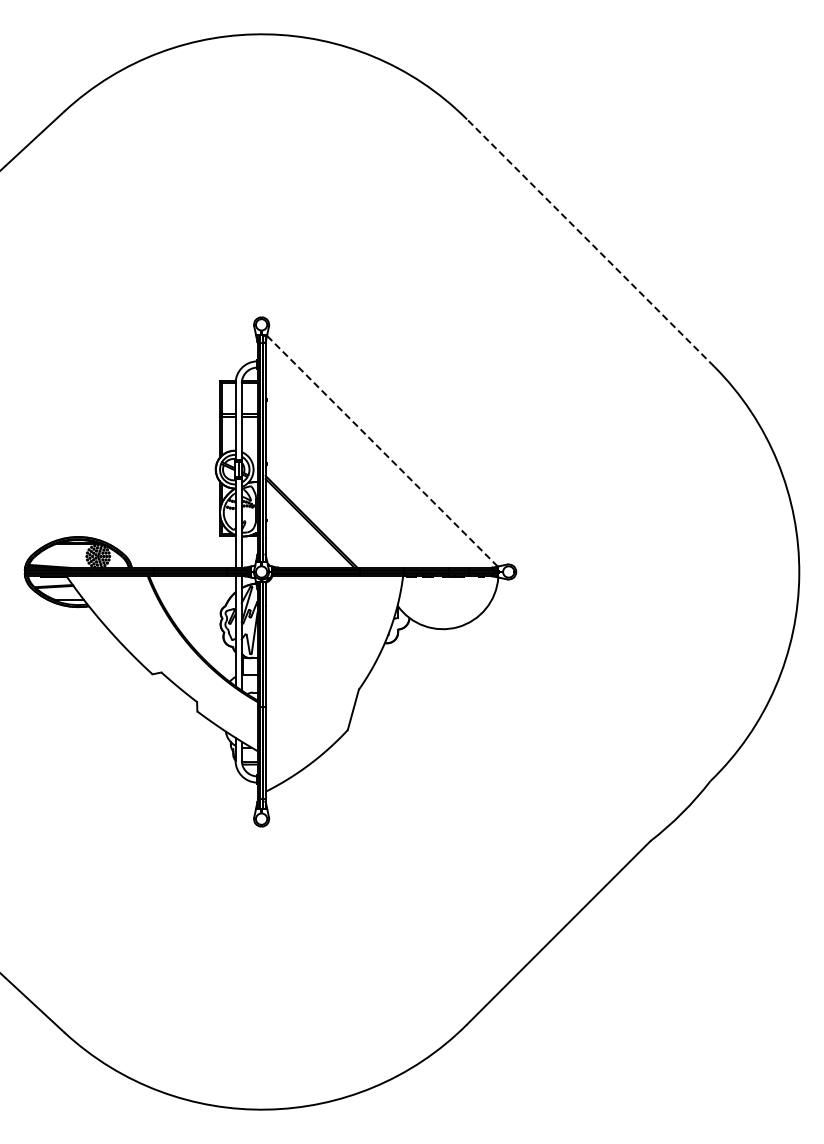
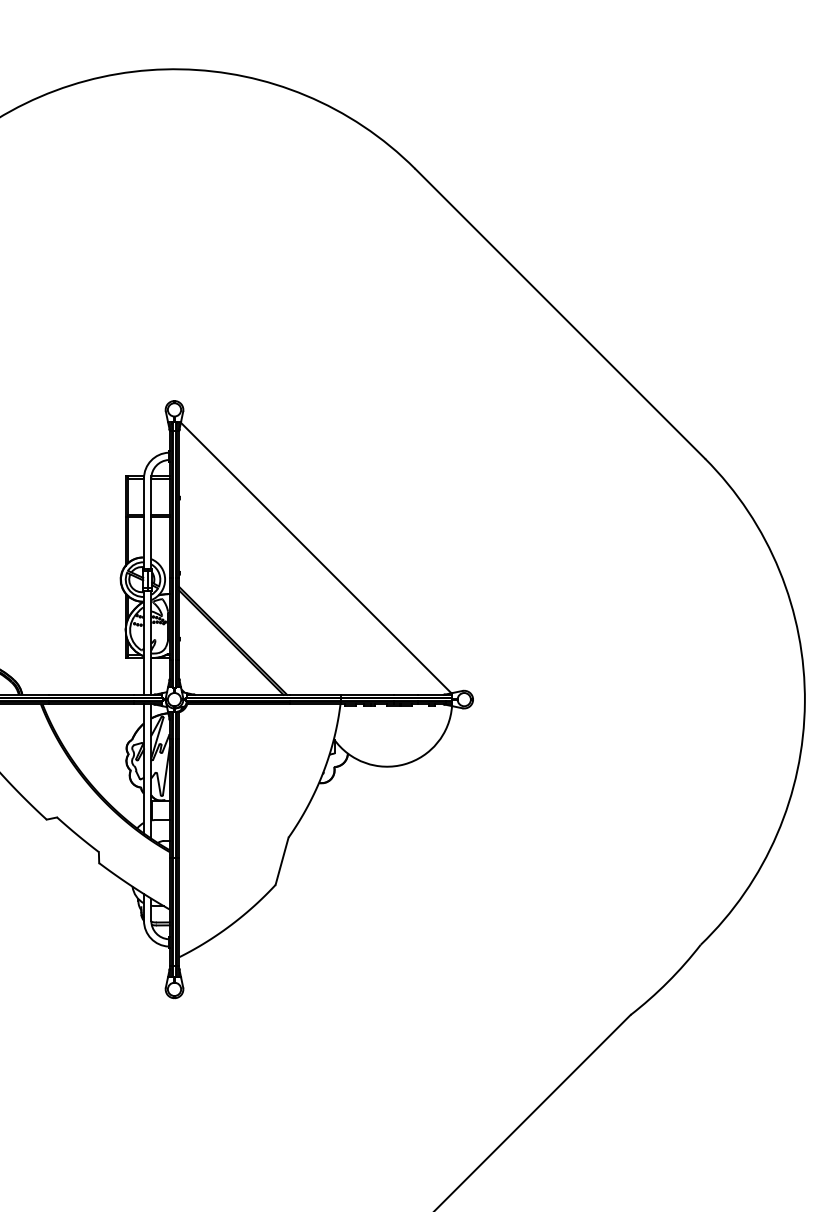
line: (590, 242) -> (560, 313), dashed -> solid
line: (382, 450) -> (316, 557), dashed -> solid

